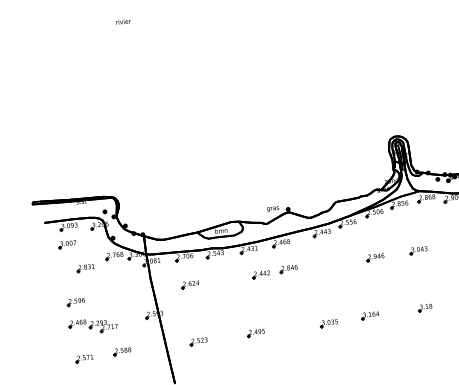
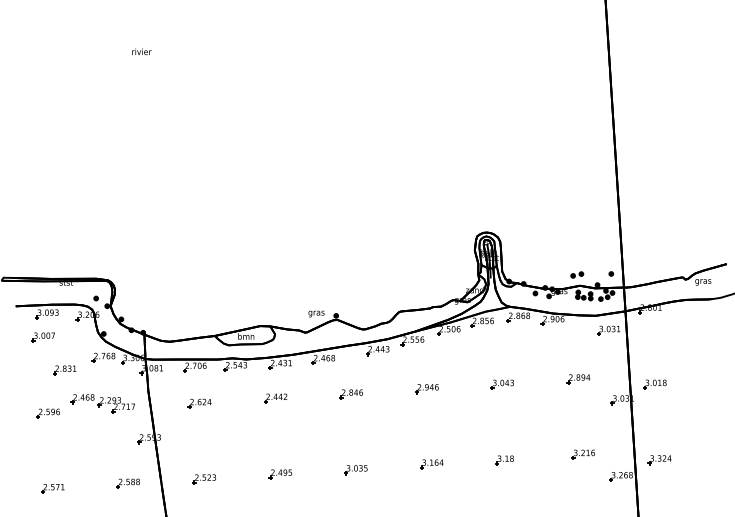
part: (375, 258) -> (426, 389), moved
part: (288, 269) -> (350, 394), moved
part: (261, 274) -> (275, 398), moved
part: (328, 324) -> (355, 470), moved
part: (92, 325) -> (102, 403), moved
part: (121, 351) -> (127, 483), moved

